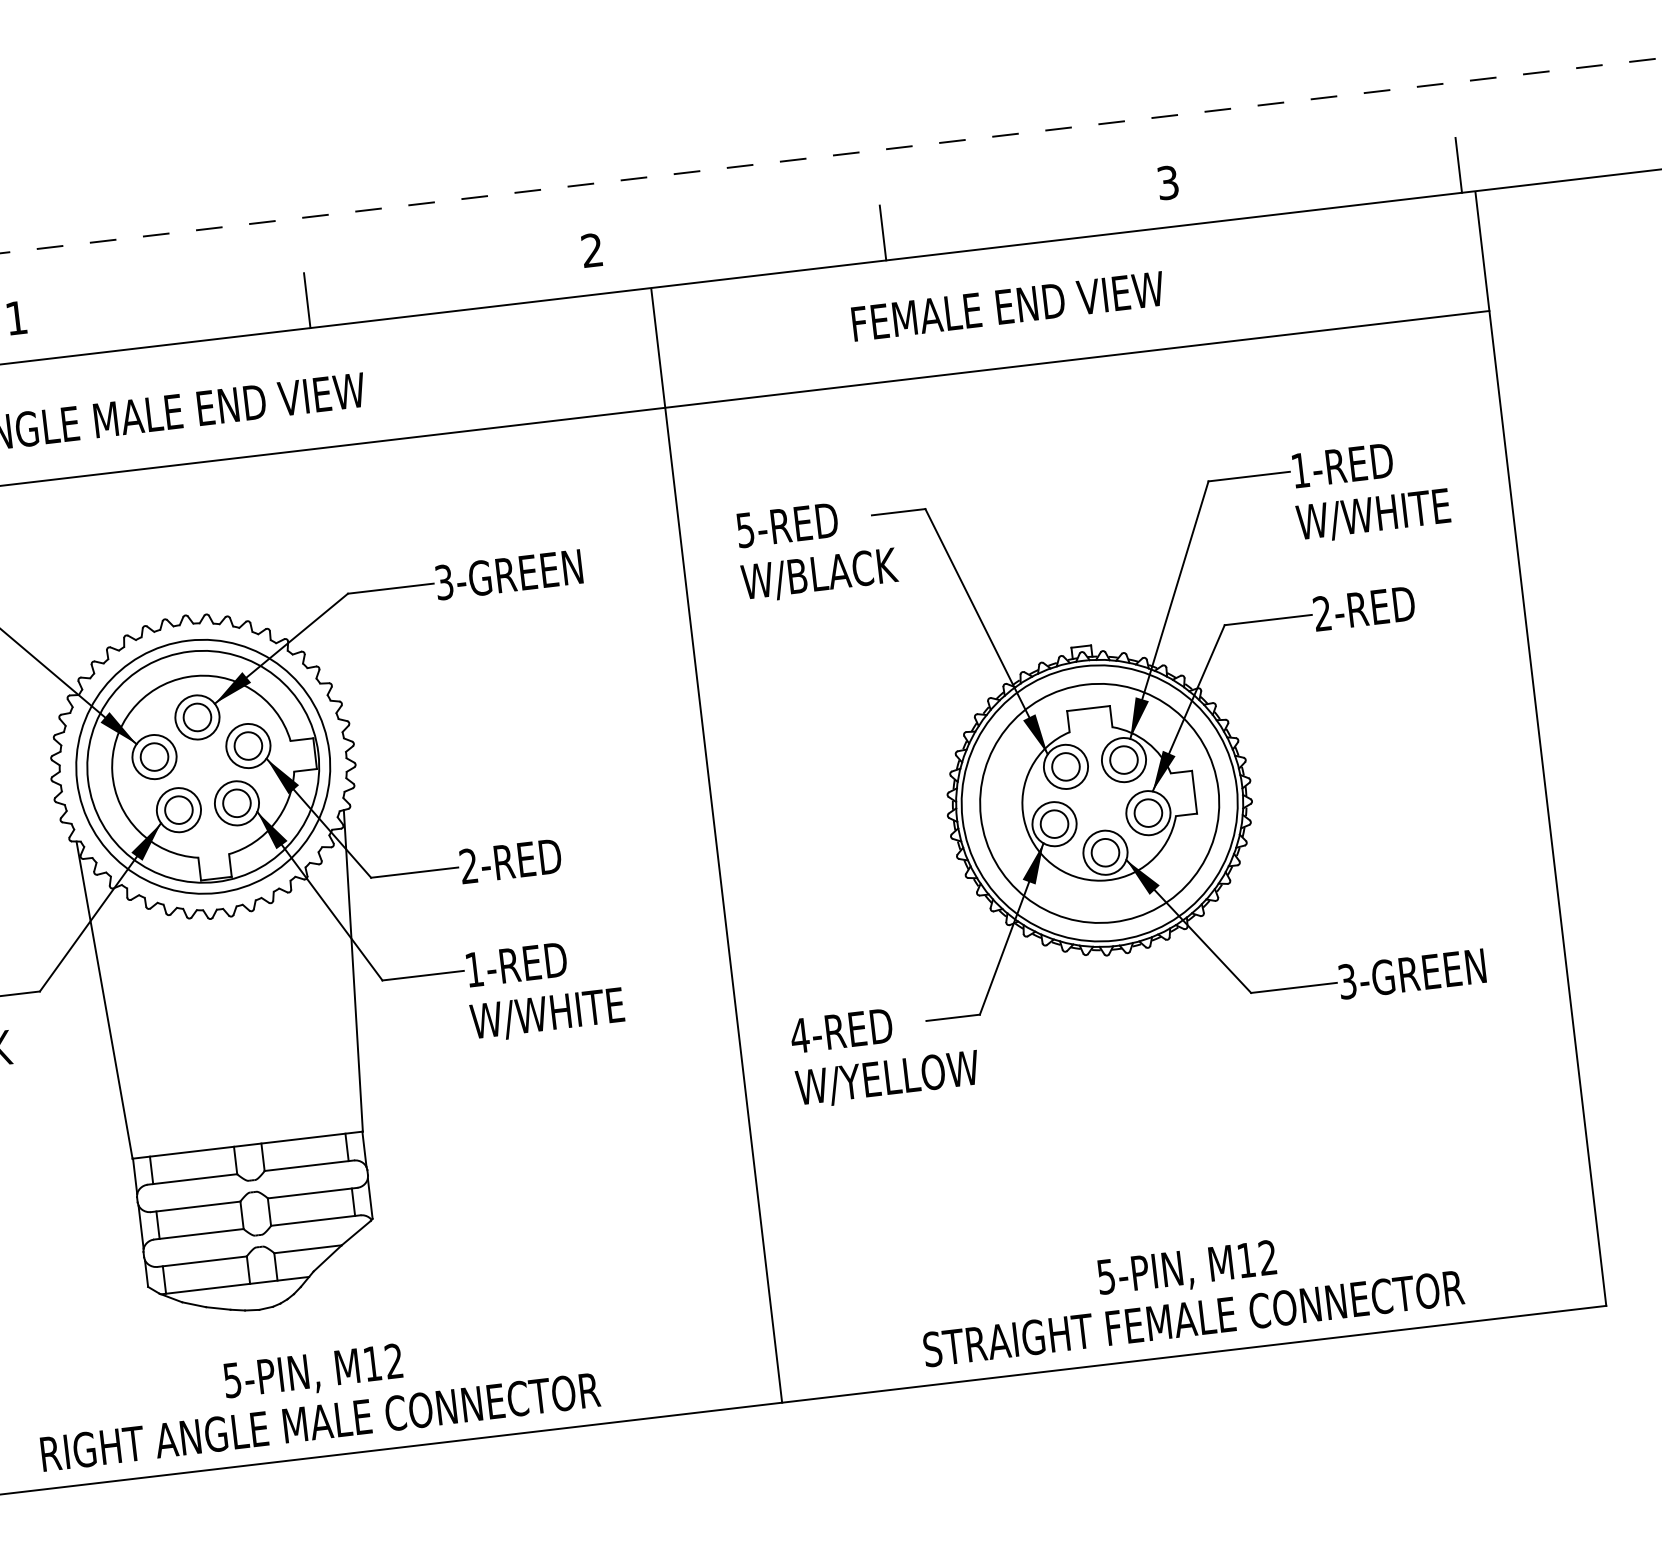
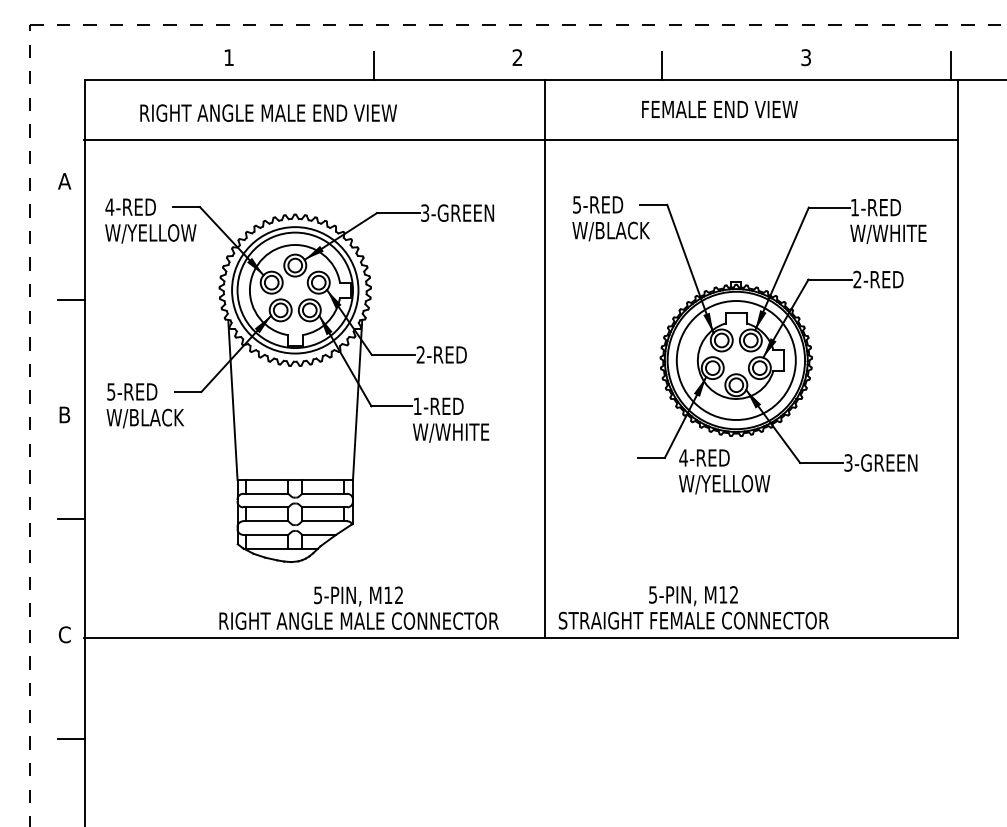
text: (884, 1053) -> (724, 471), moved
text: (1189, 1292) -> (693, 607), moved
text: (315, 1395) -> (358, 607), moved

